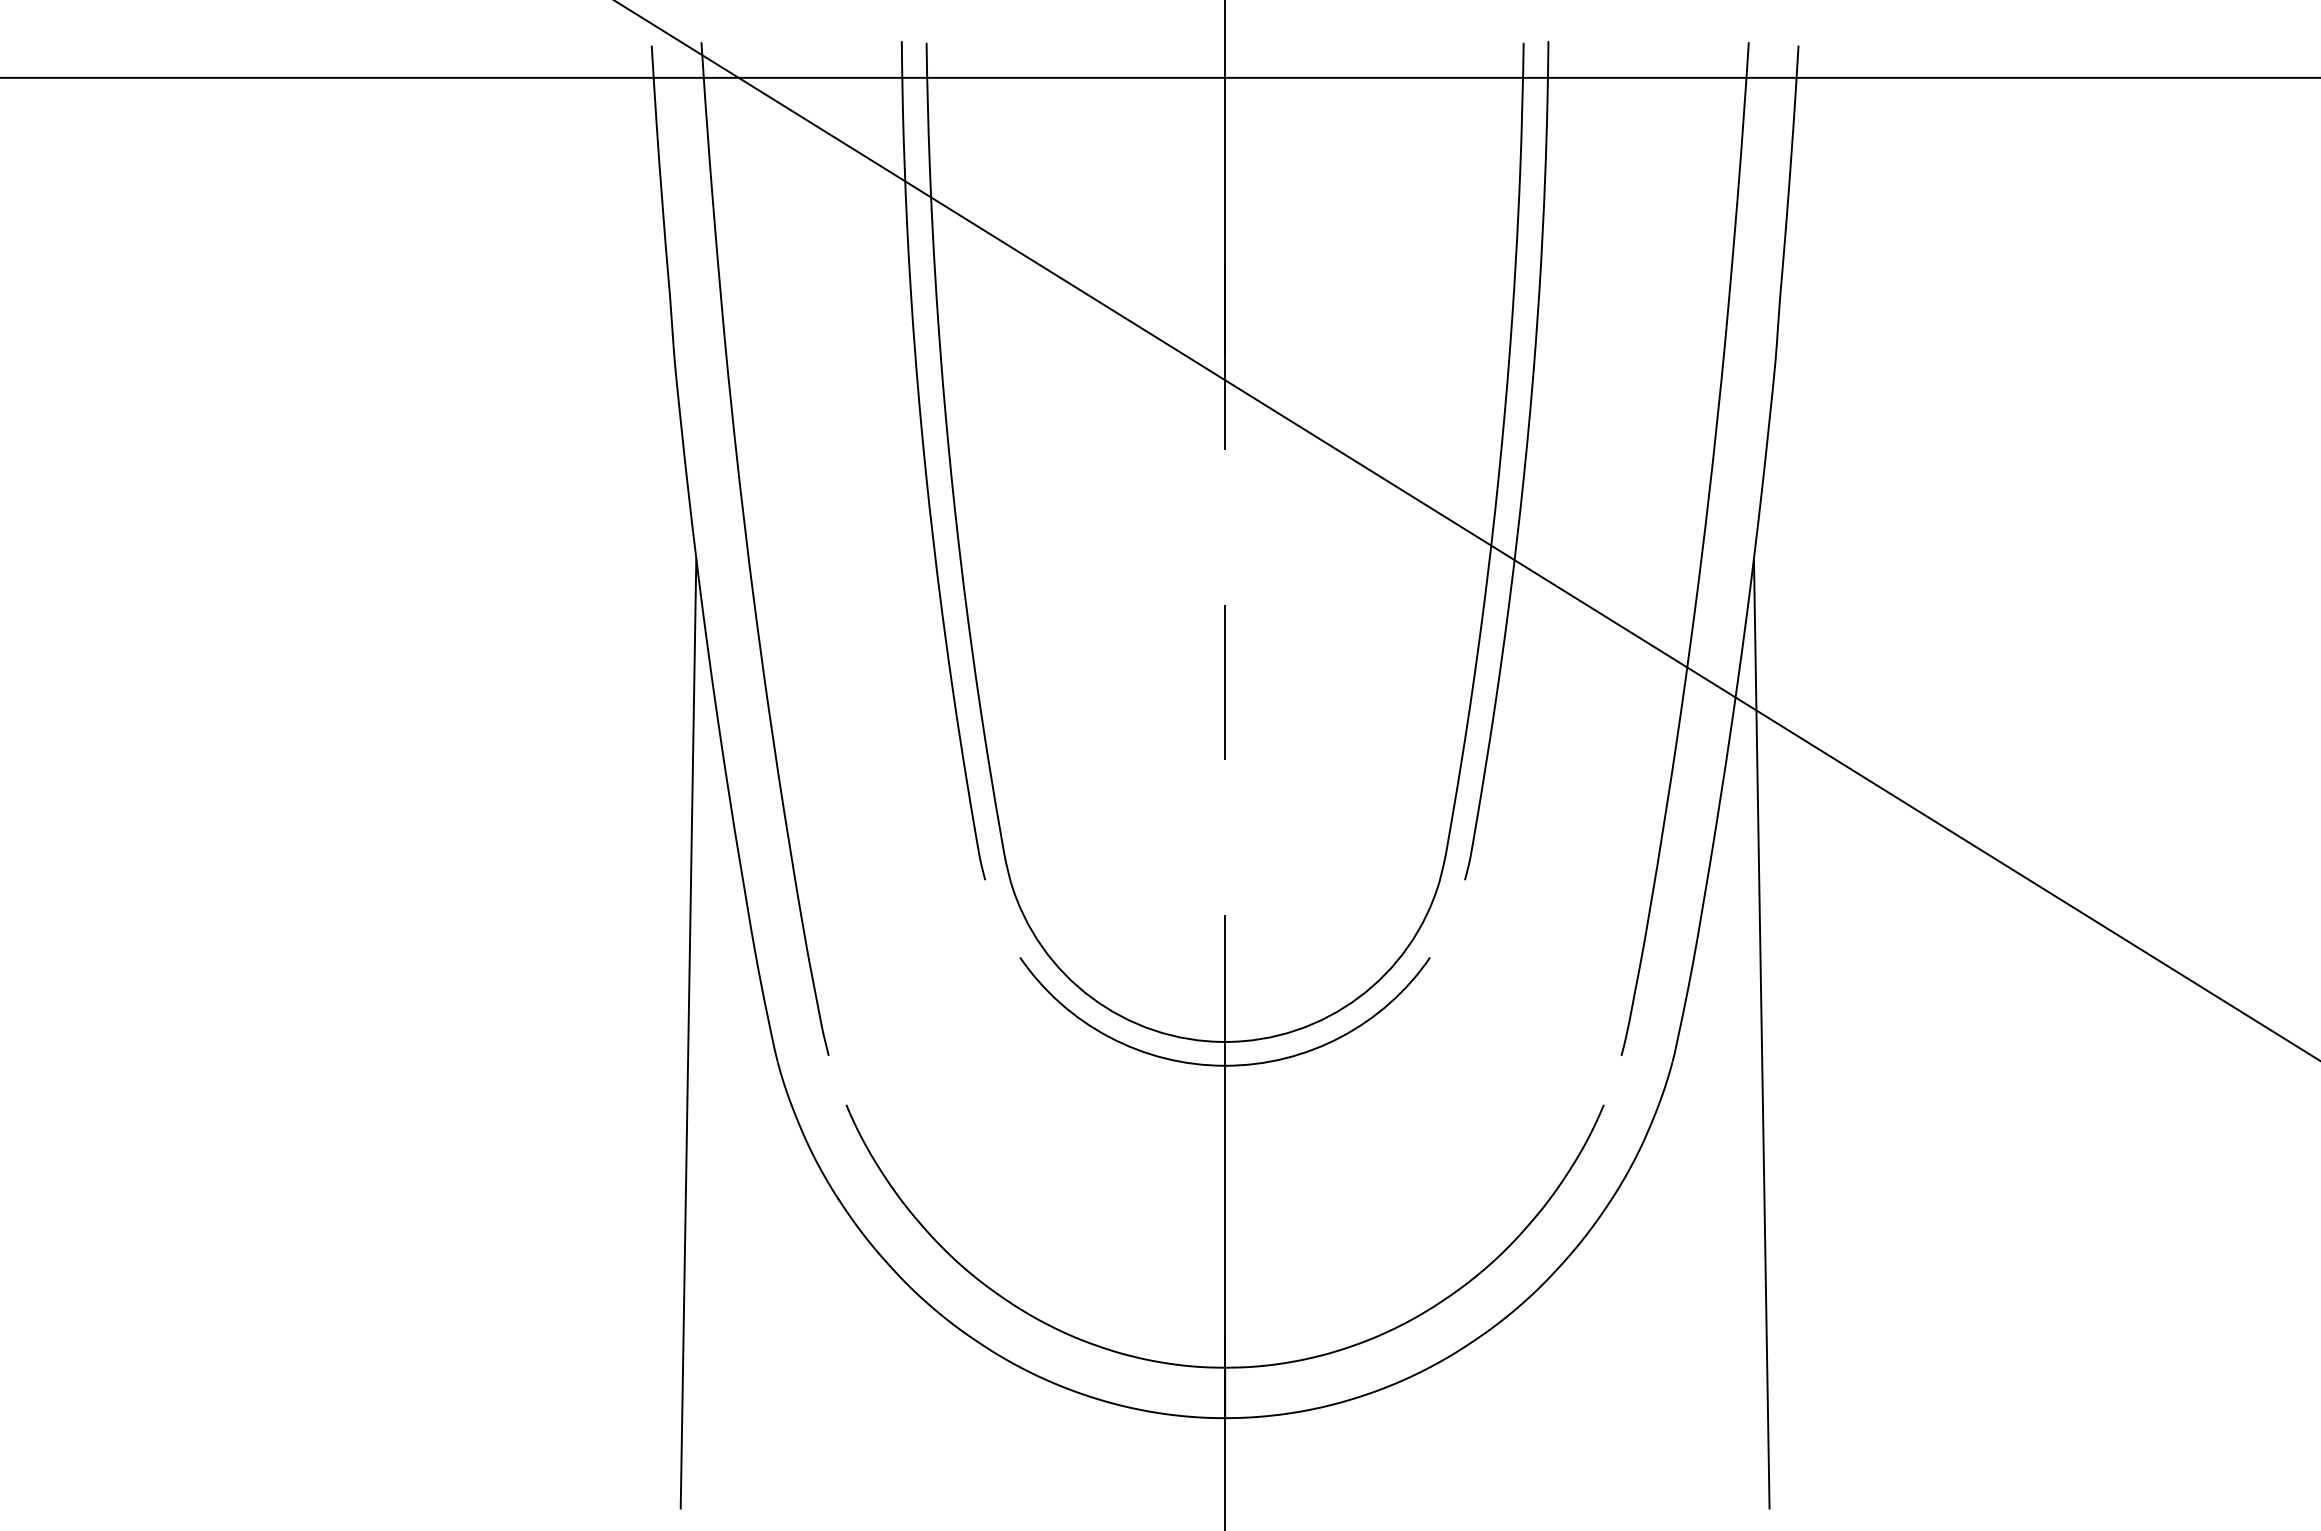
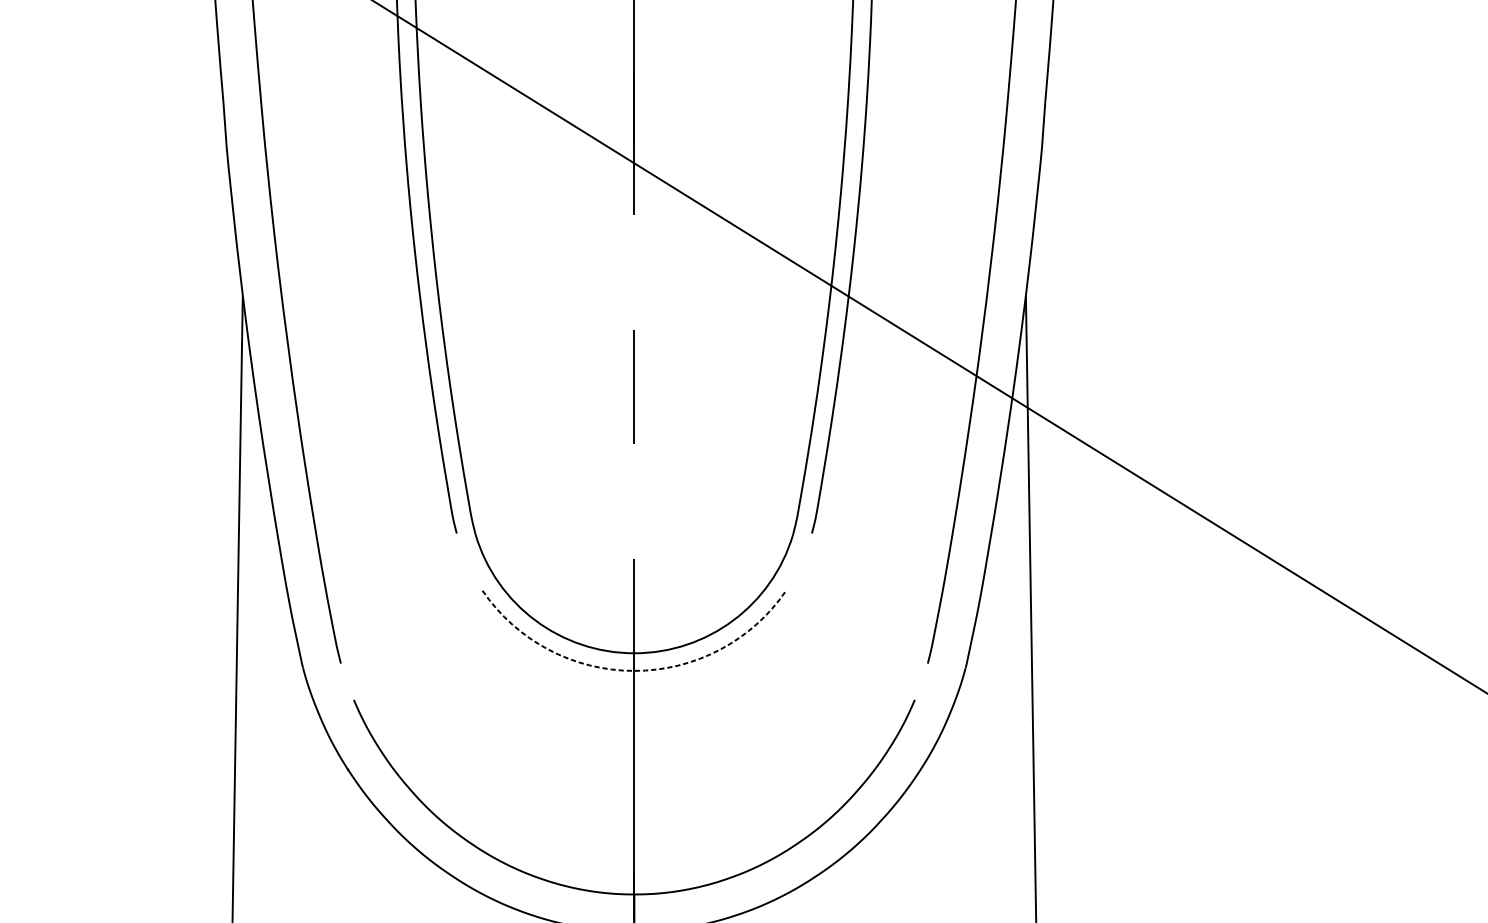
arc: (1225, 1065) -> (634, 670), solid -> dashed

